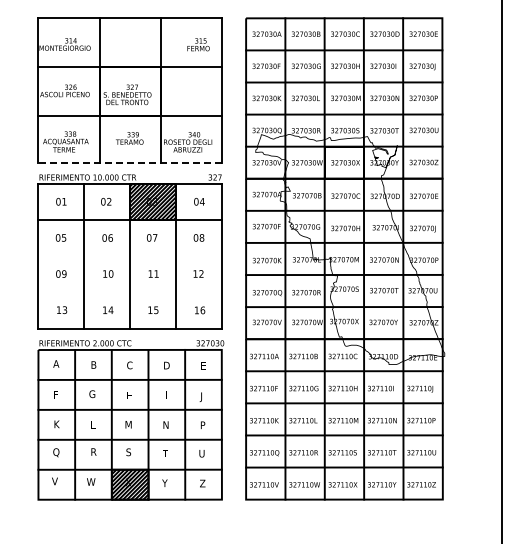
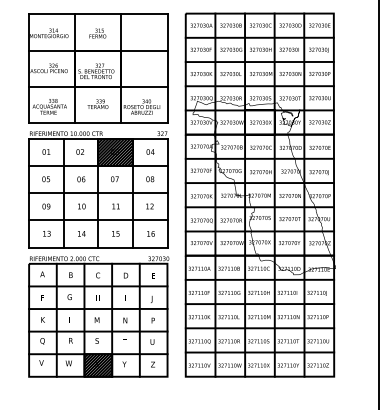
text: (198, 44) -> (97, 33), moved
line: (130, 162) -> (98, 122), dashed -> solid
line: (129, 256) -> (97, 193), added
line: (129, 292) -> (97, 220), added

